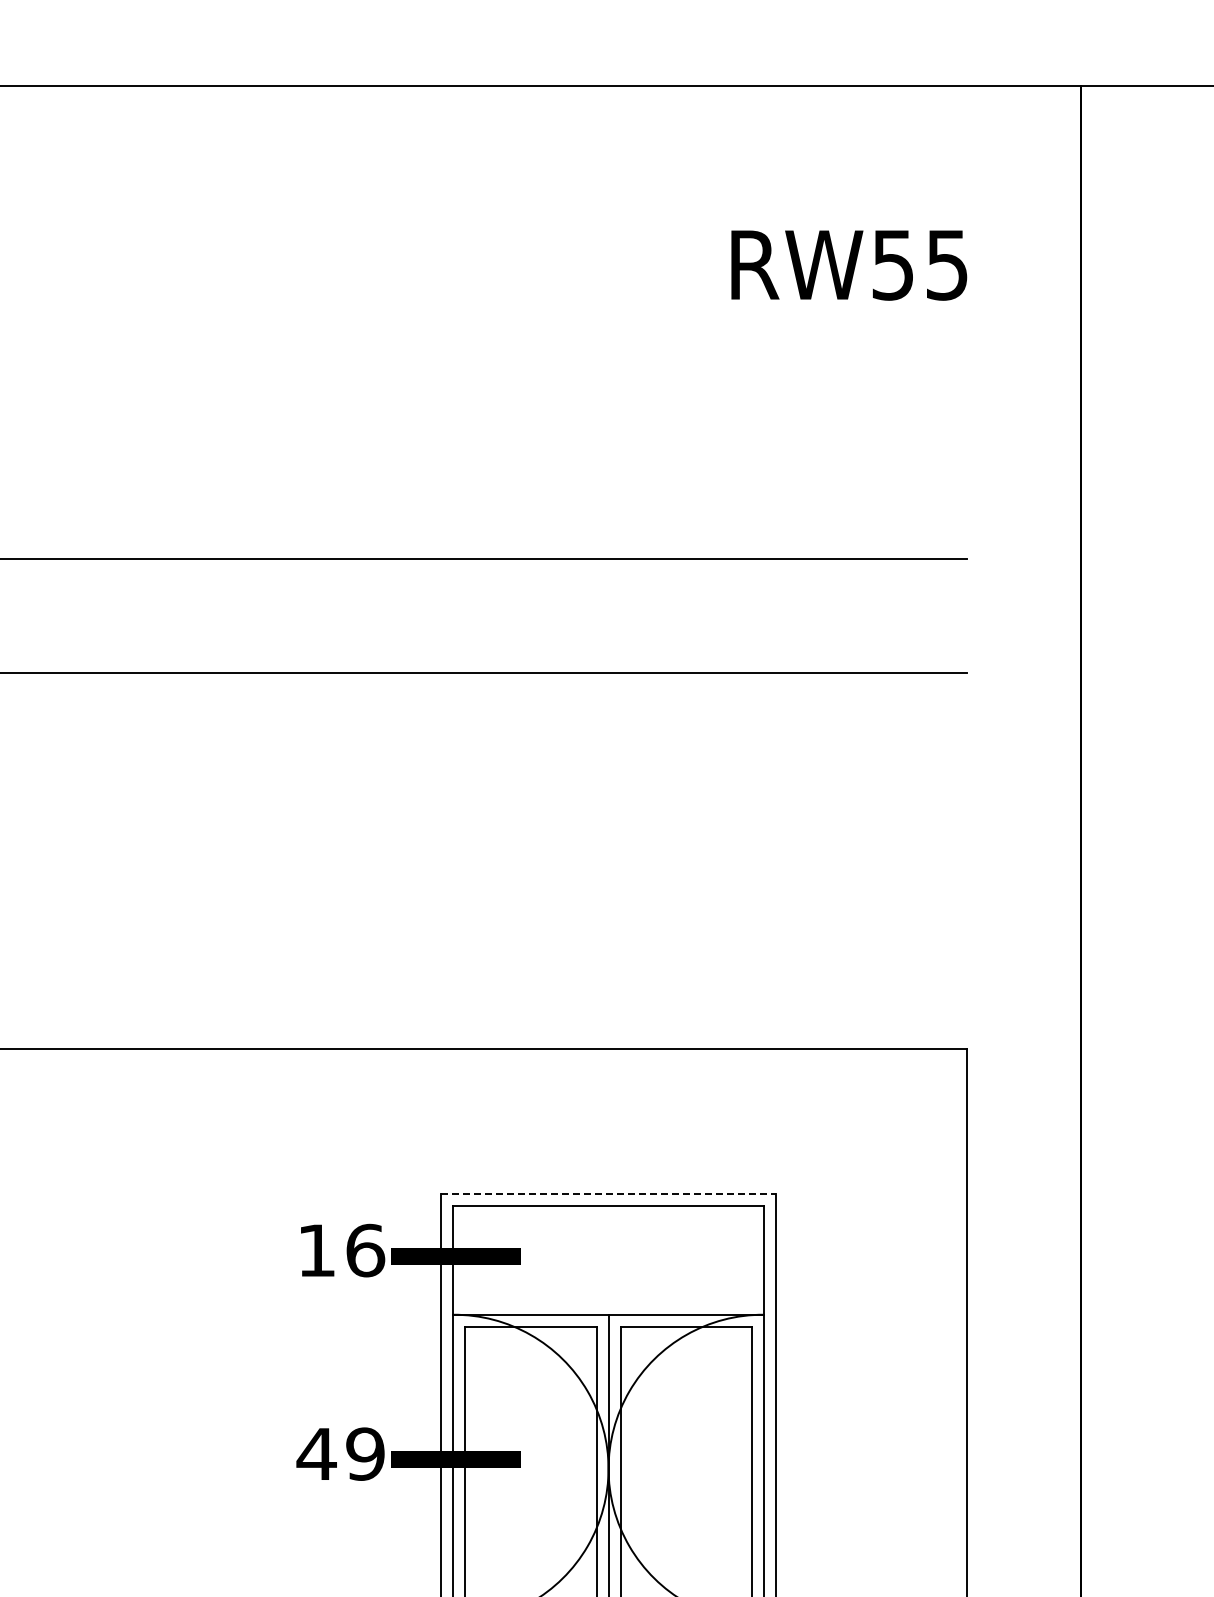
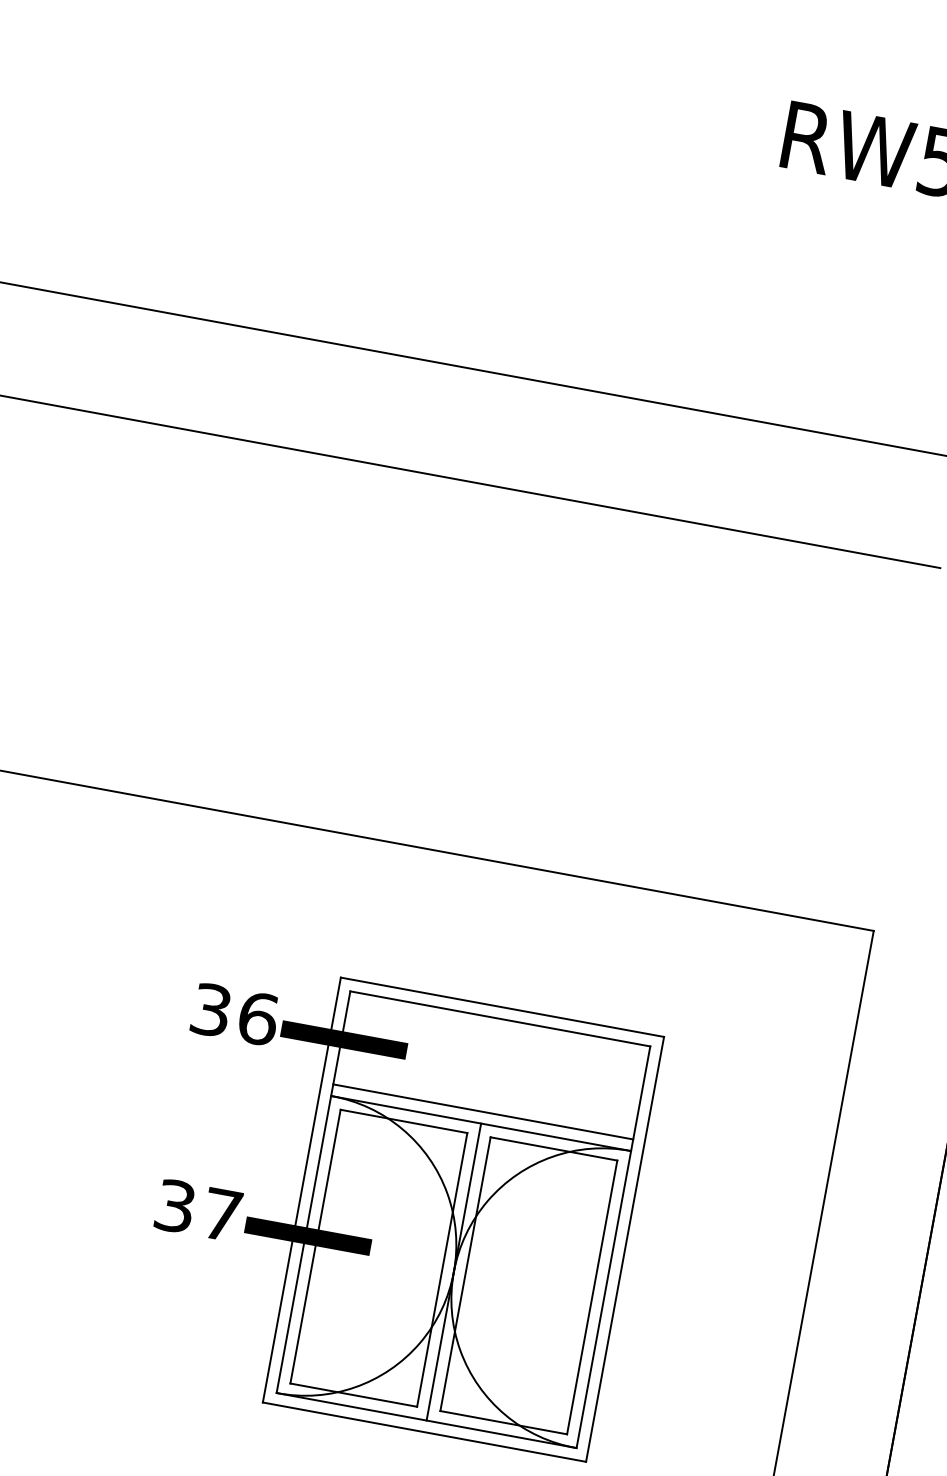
line: (608, 1194) -> (502, 1007), dashed -> solid
text: (316, 1250) -> (211, 1009), 16 -> 36
line: (608, 1302) -> (483, 1111), added
text: (340, 1453) -> (198, 1209), 49 -> 37

